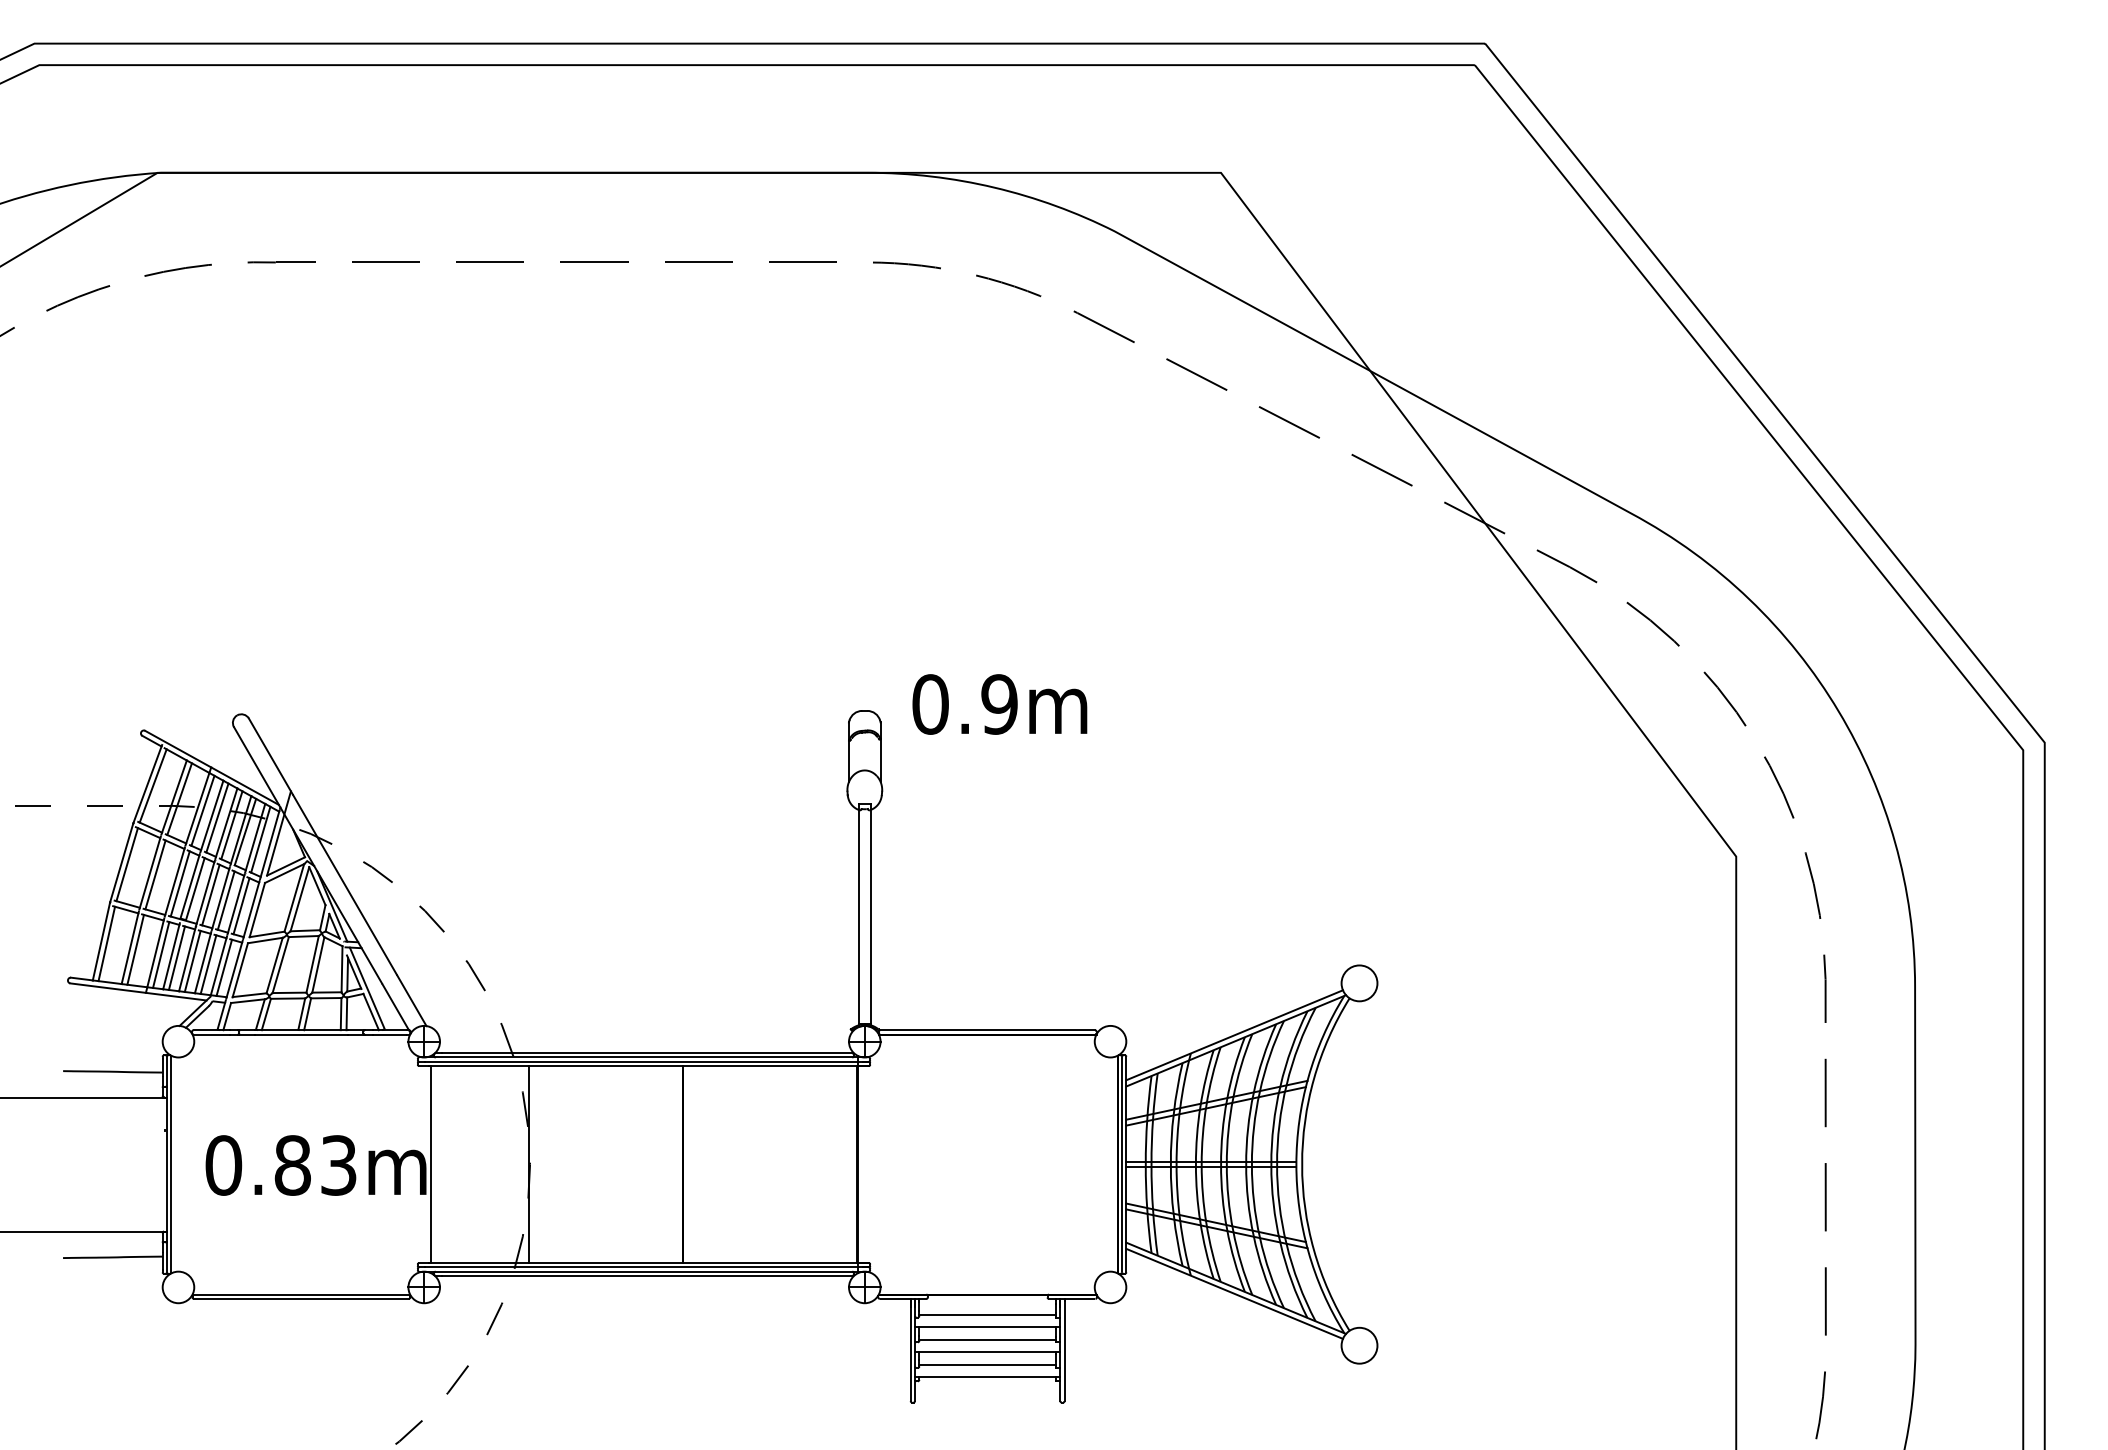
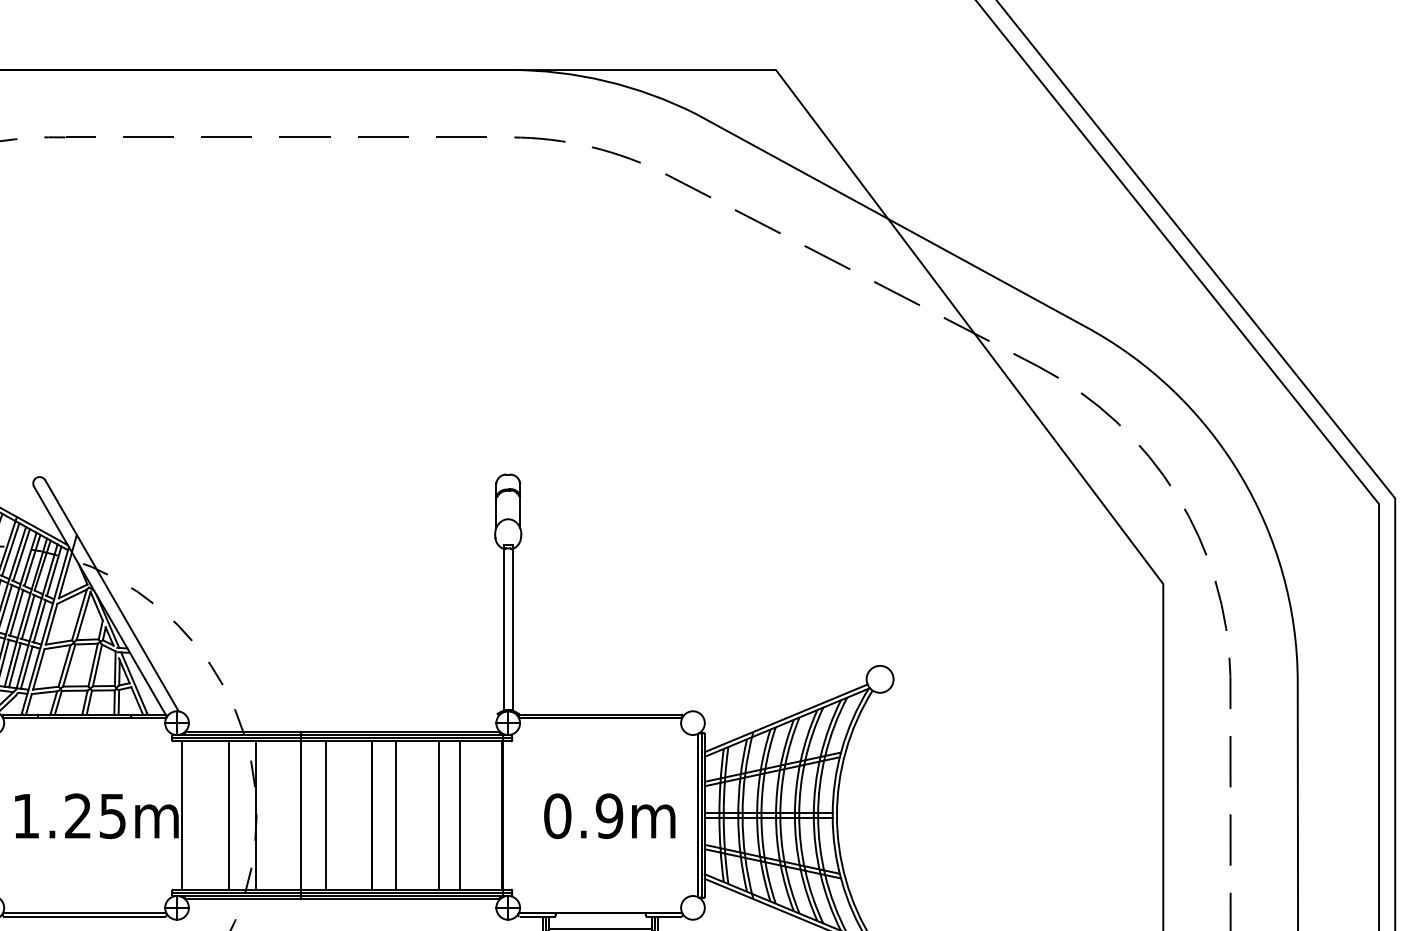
text: (999, 704) -> (609, 816), moved
line: (493, 1164) -> (229, 815), added
line: (589, 1164) -> (301, 815), added
line: (622, 1164) -> (326, 815), added
line: (715, 1164) -> (396, 815), added
line: (772, 1164) -> (438, 815), added
line: (801, 1164) -> (460, 815), added
text: (280, 1165) -> (69, 816), 0.83m -> 1.25m

